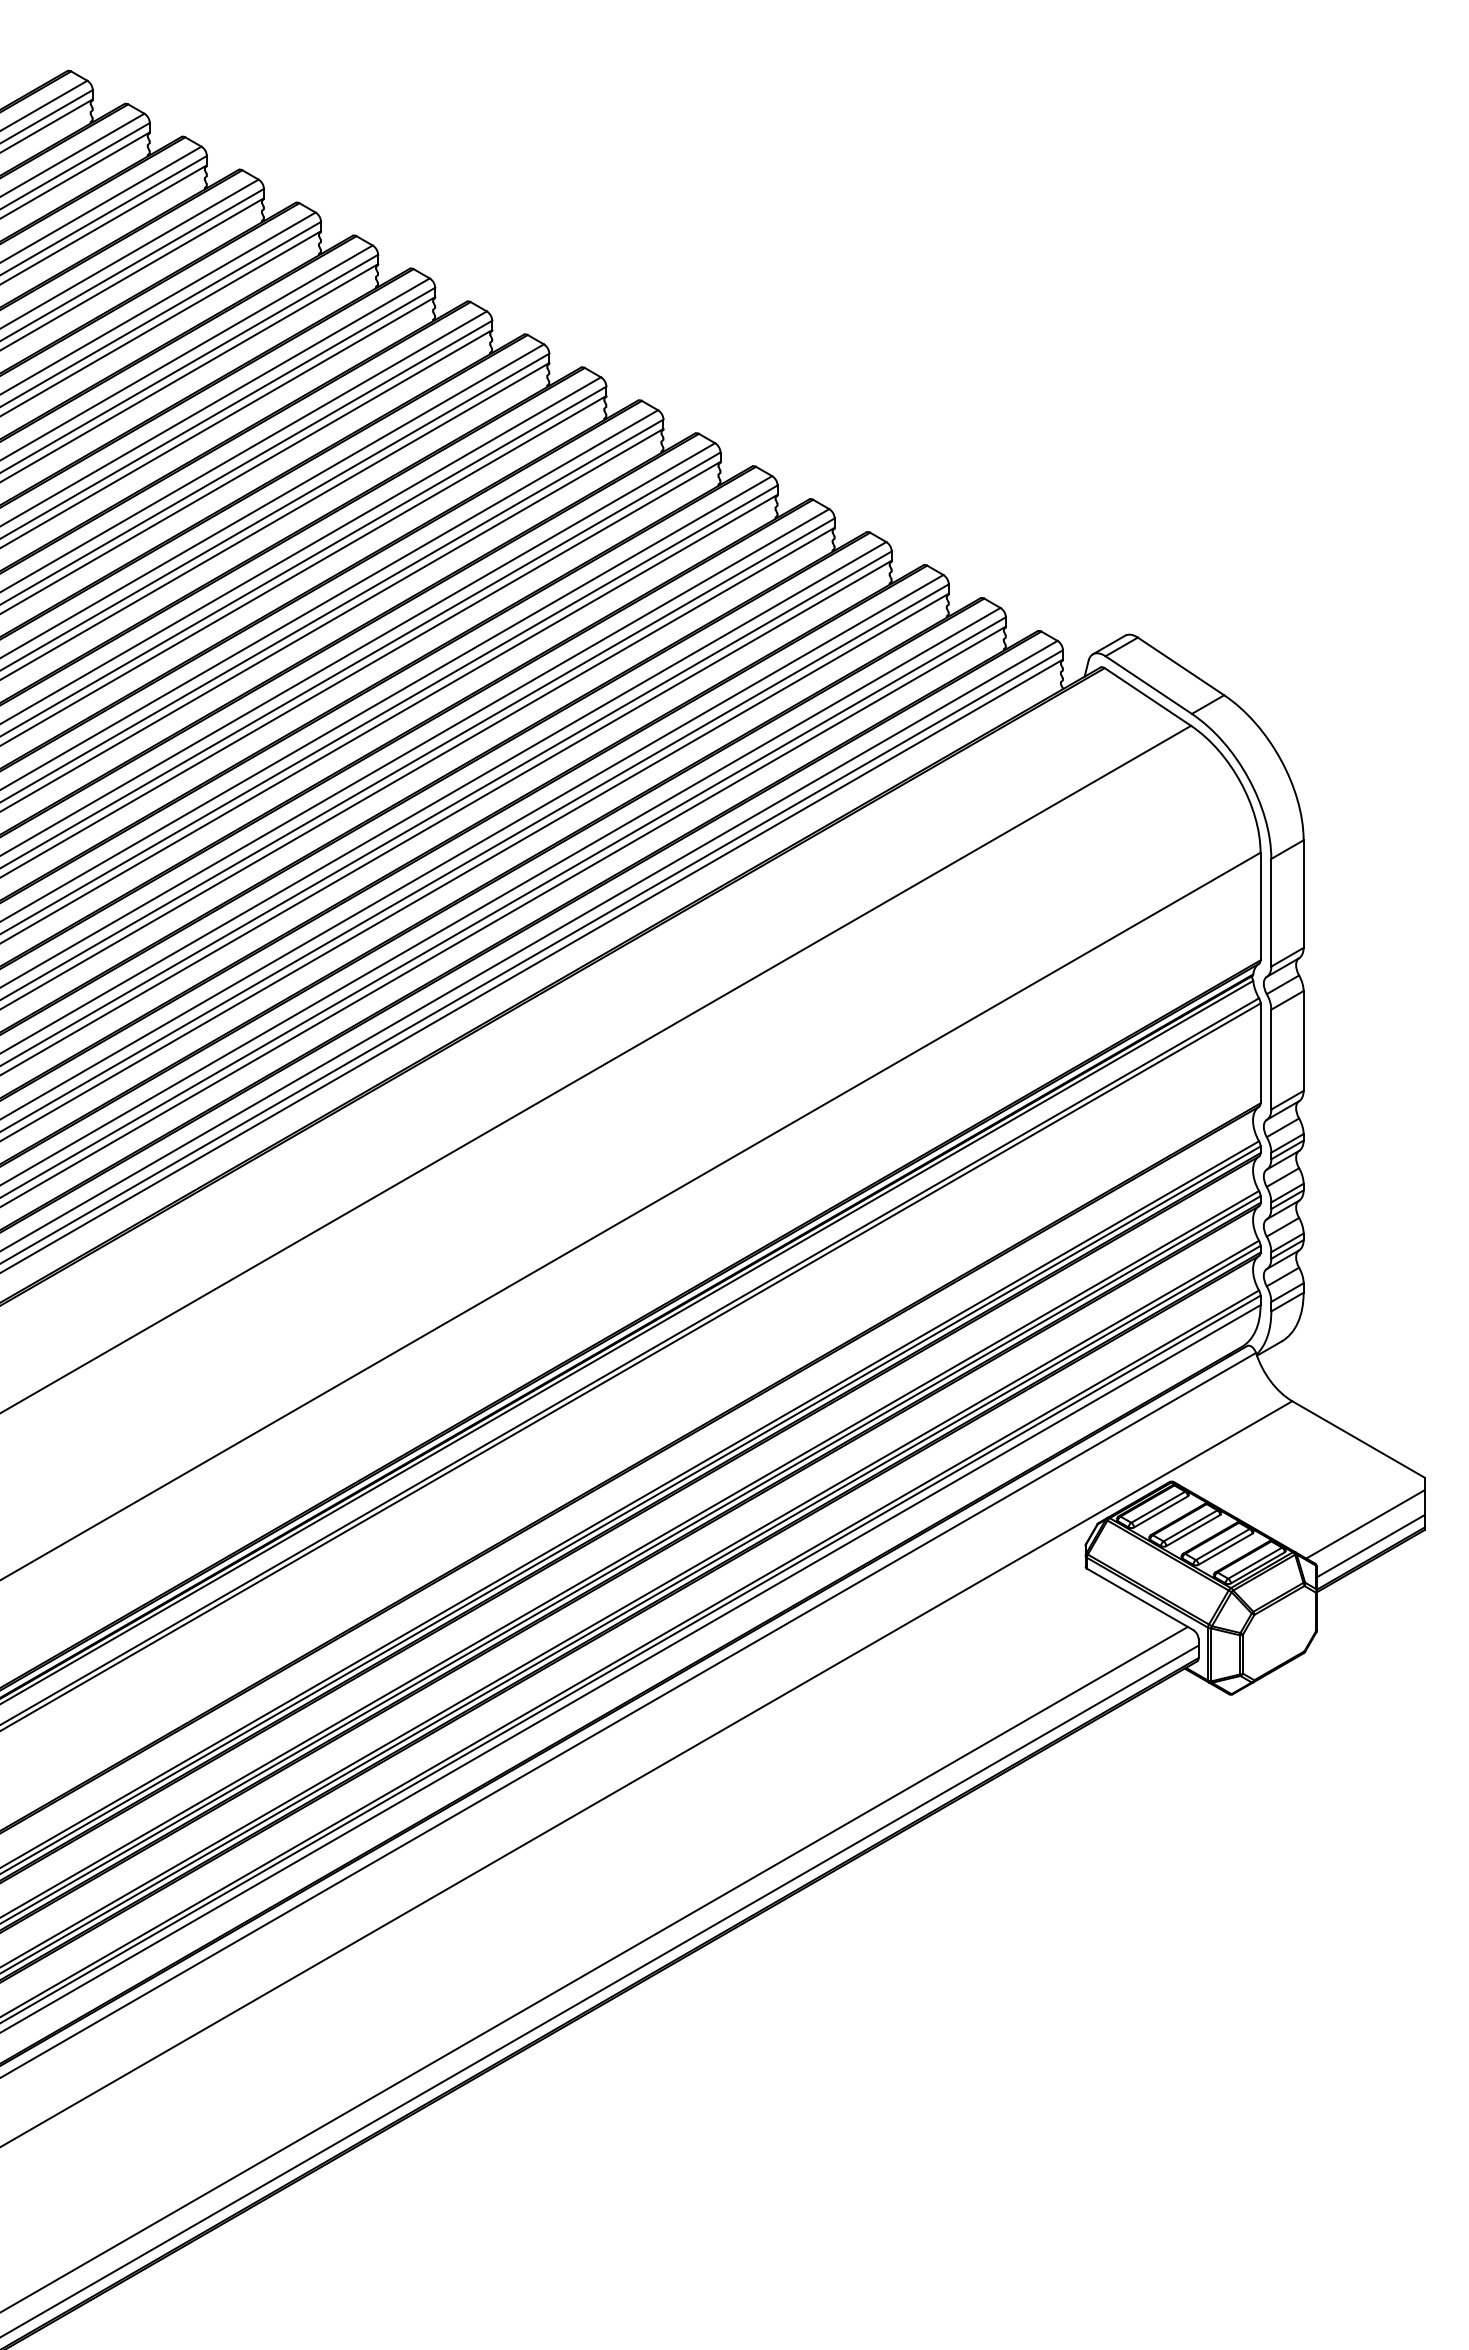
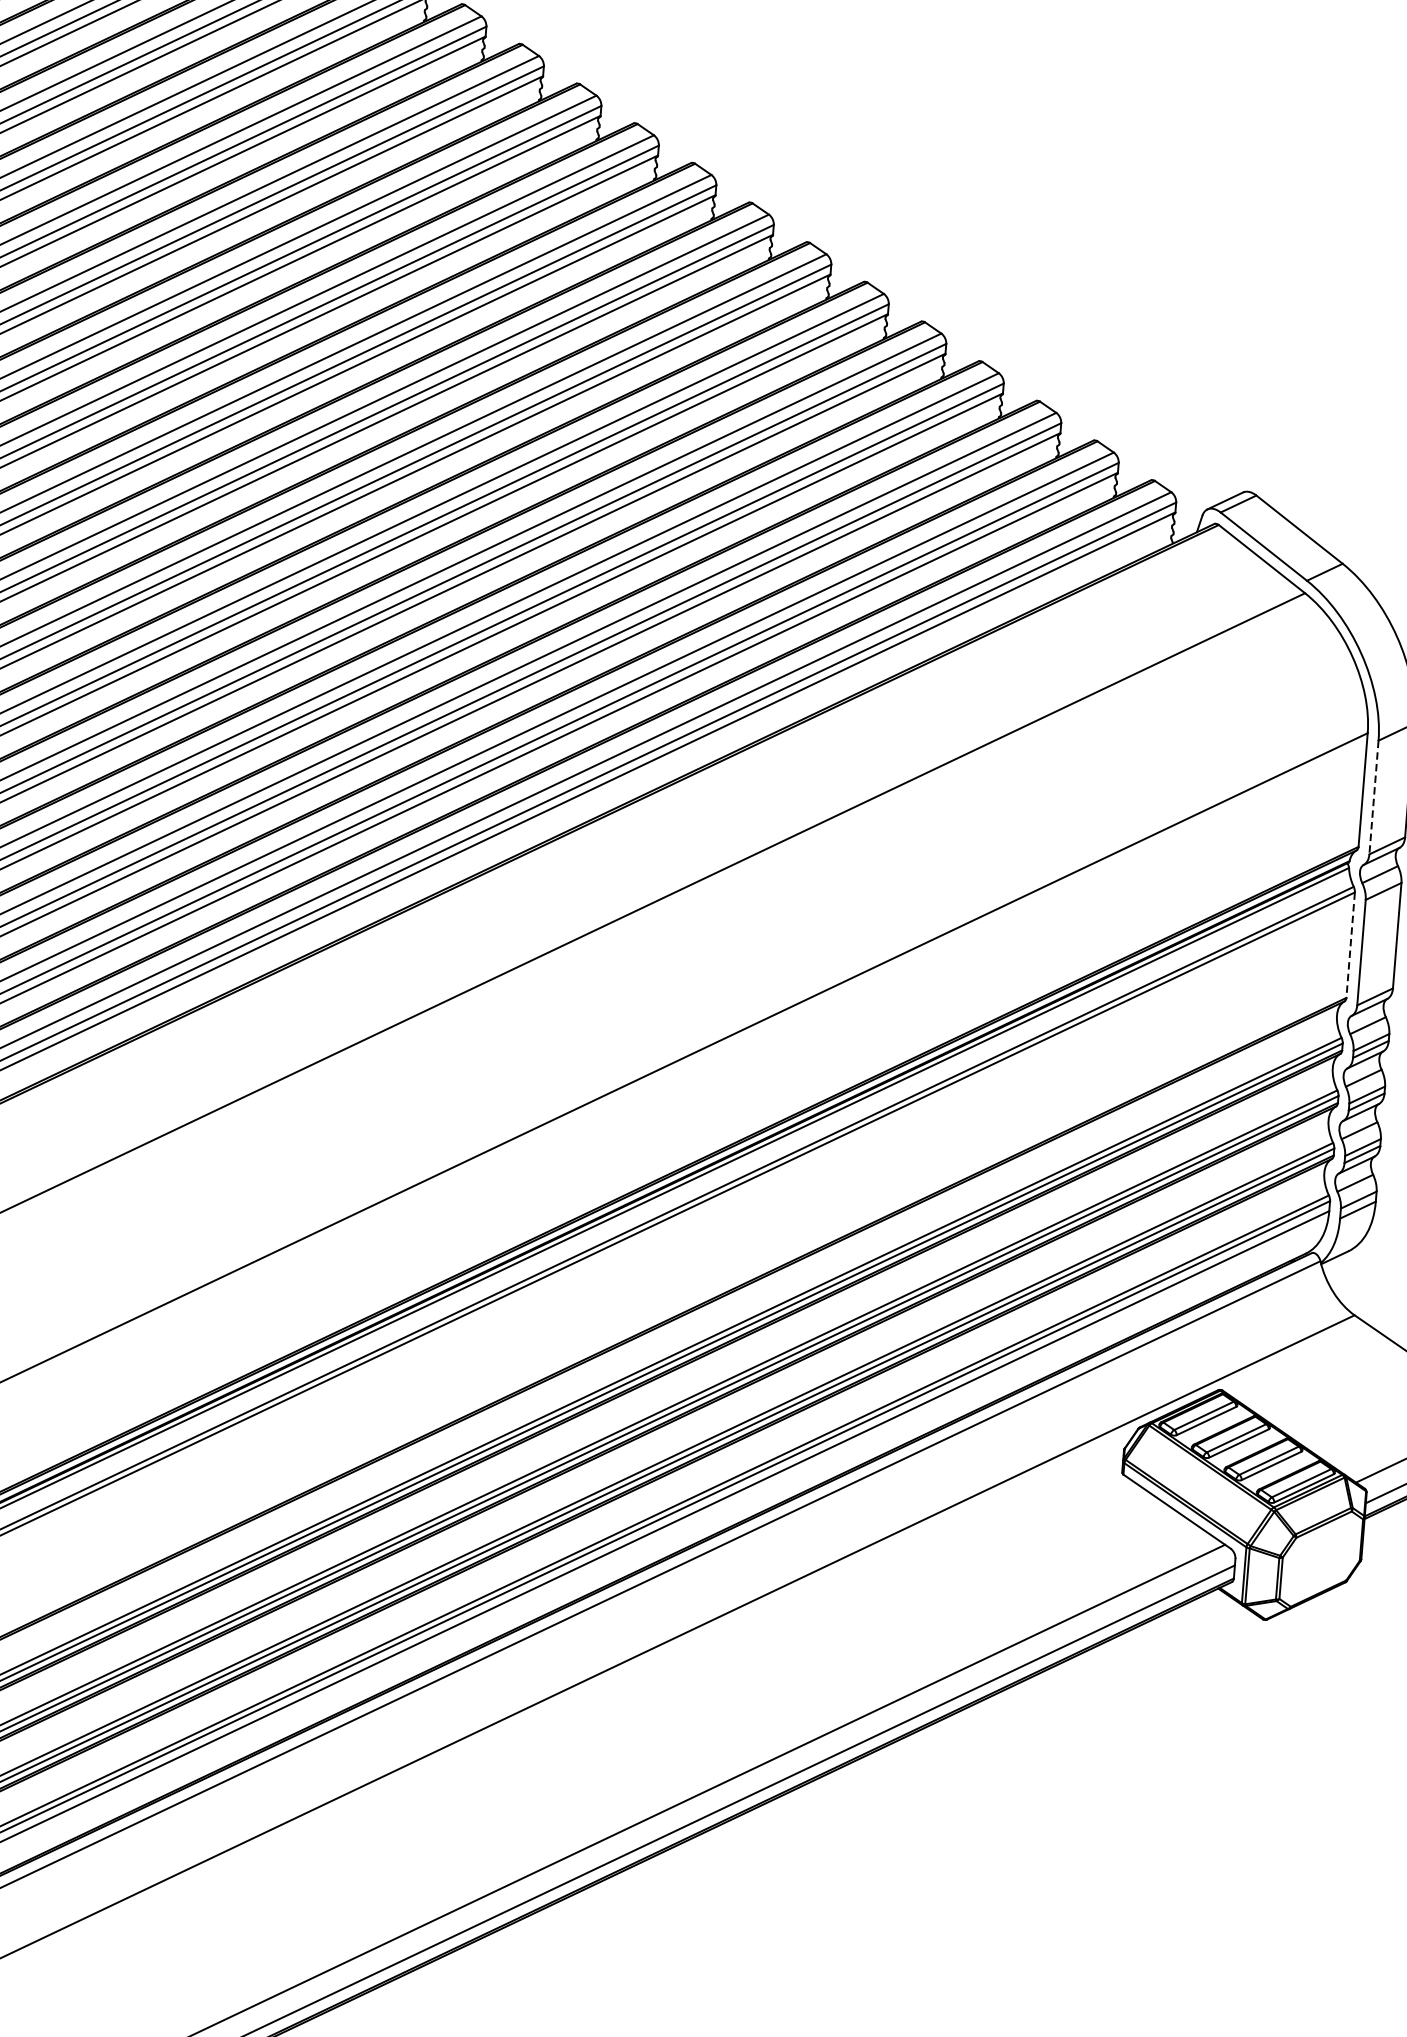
line: (1271, 912) -> (1374, 797), solid -> dashed
line: (1260, 1053) -> (1350, 945), solid -> dashed

